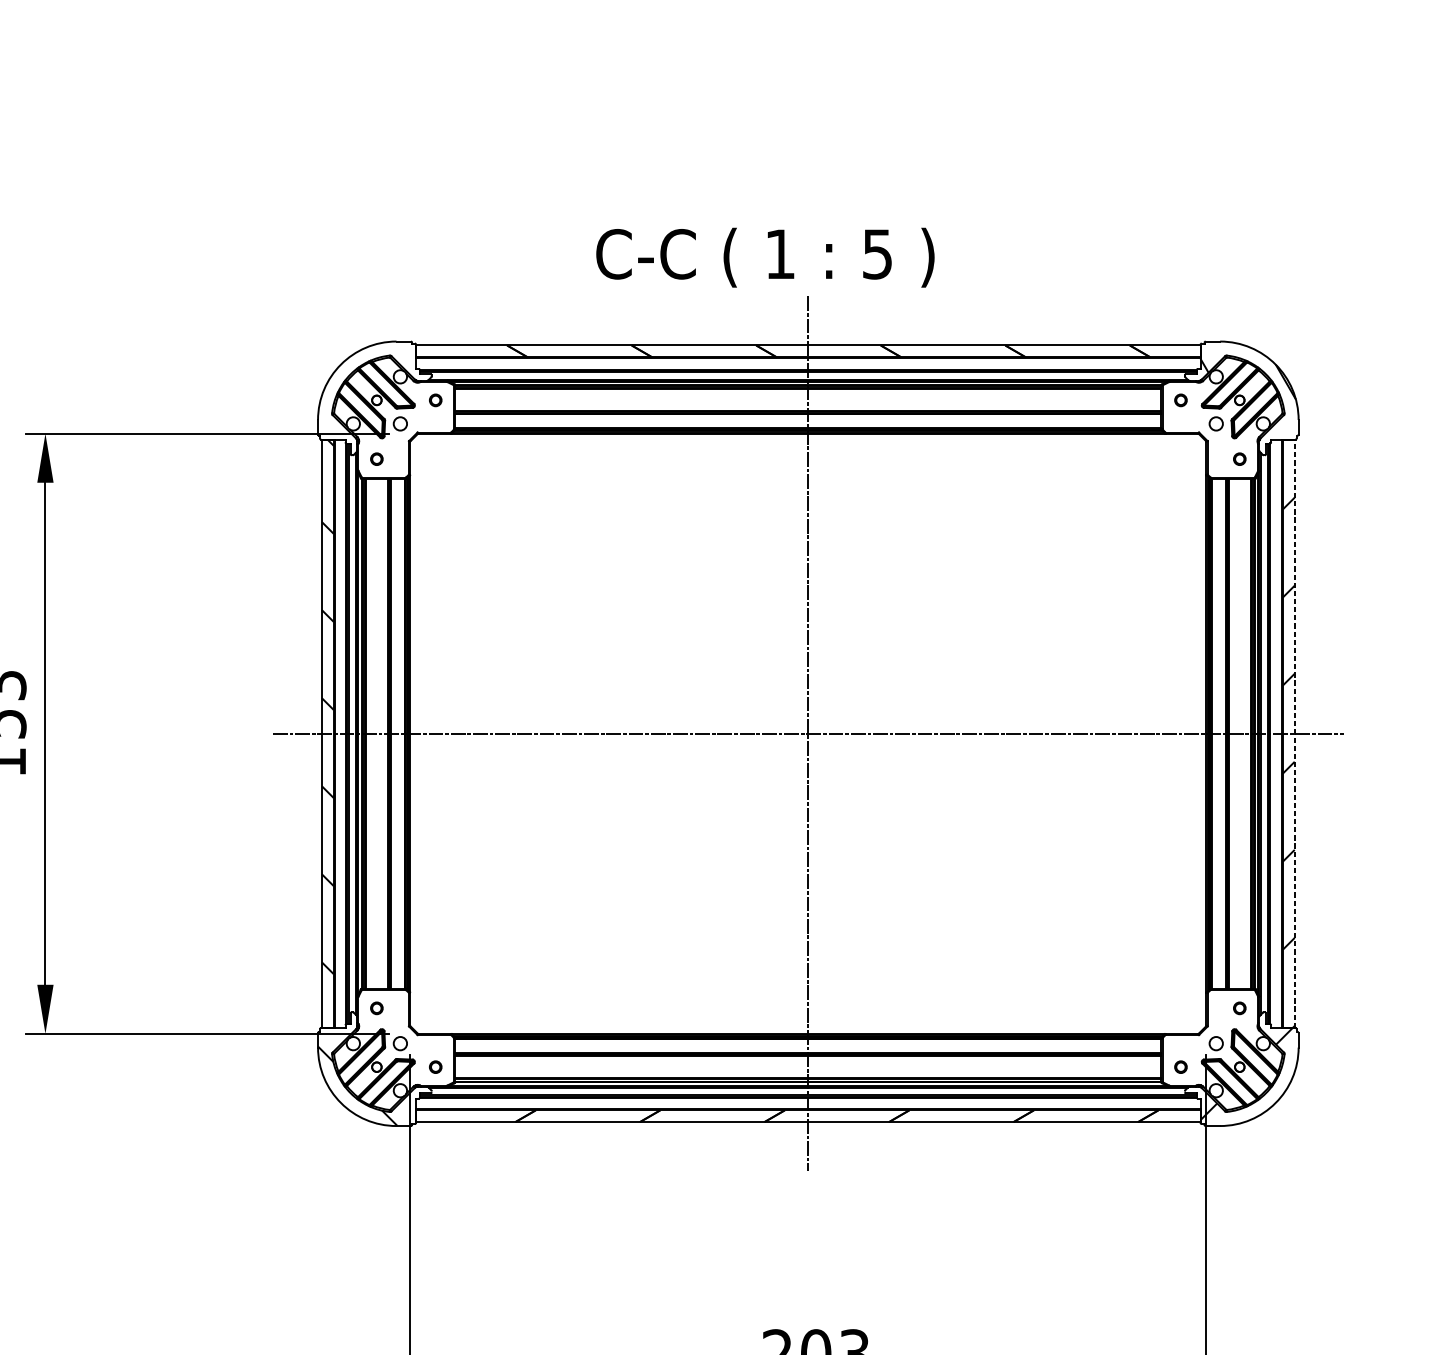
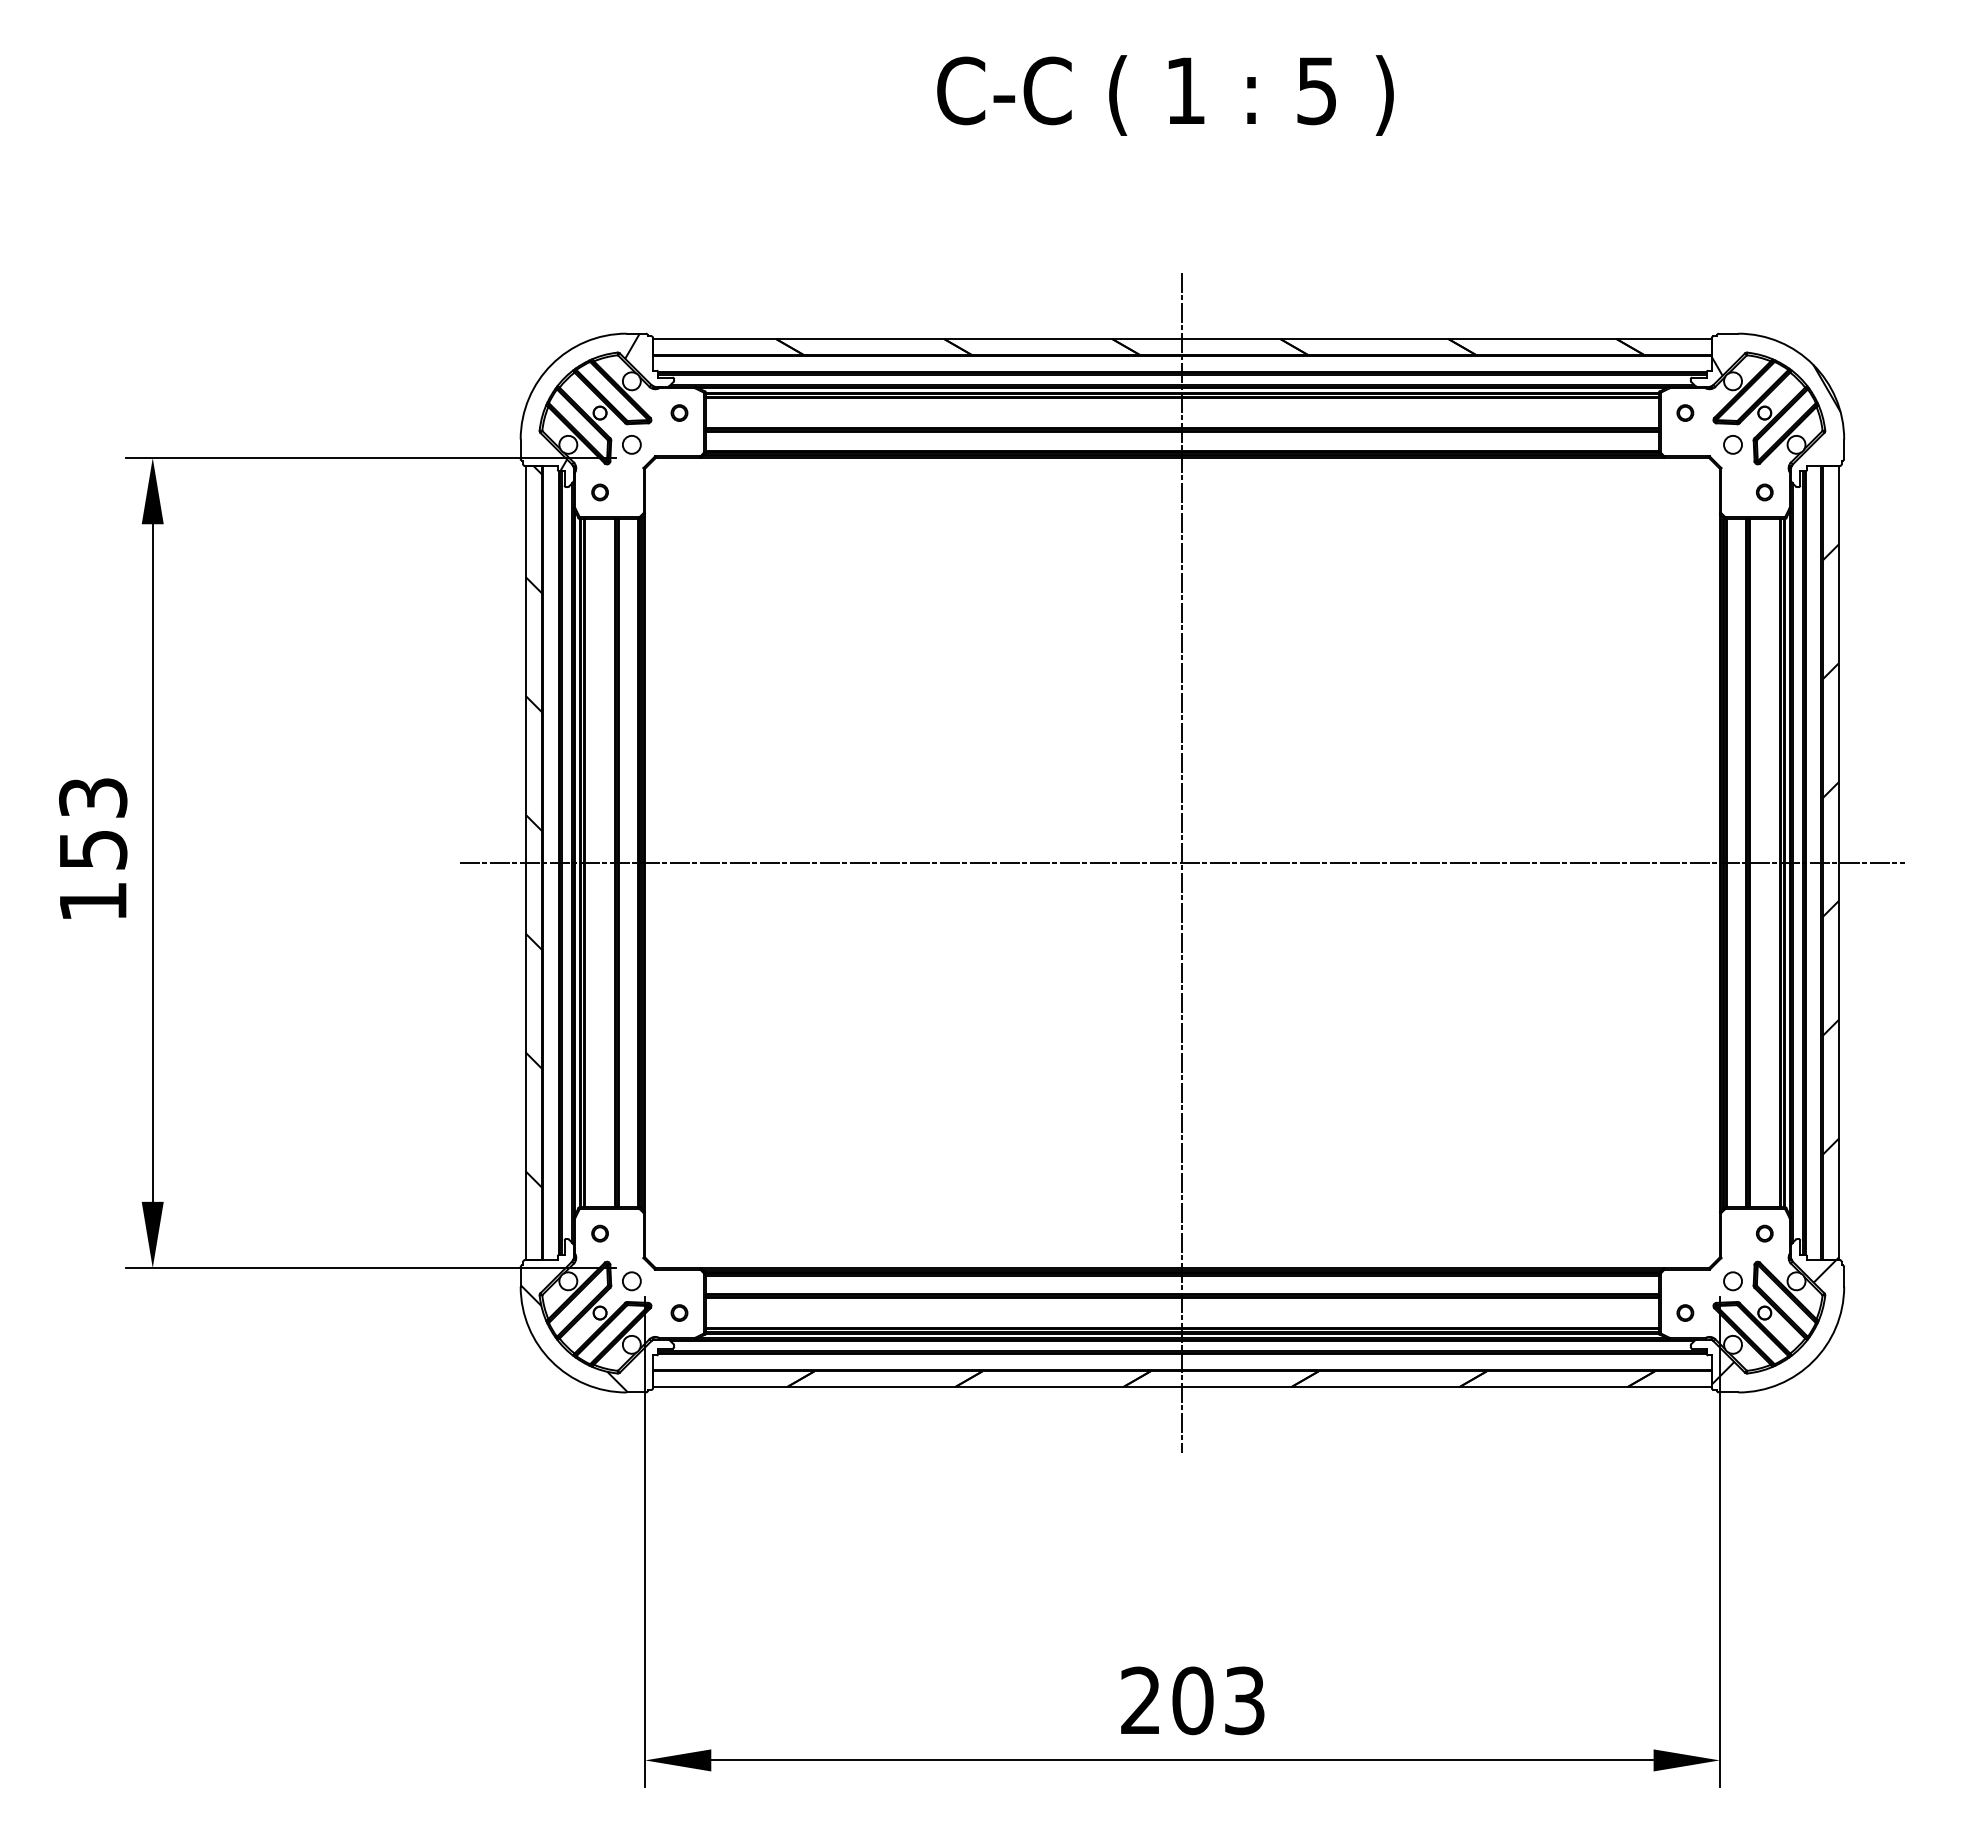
text: (765, 257) -> (1165, 95), moved
hatch: (376, 392) -> (599, 402), added
line: (1294, 733) -> (1838, 862), dashed -> solid

